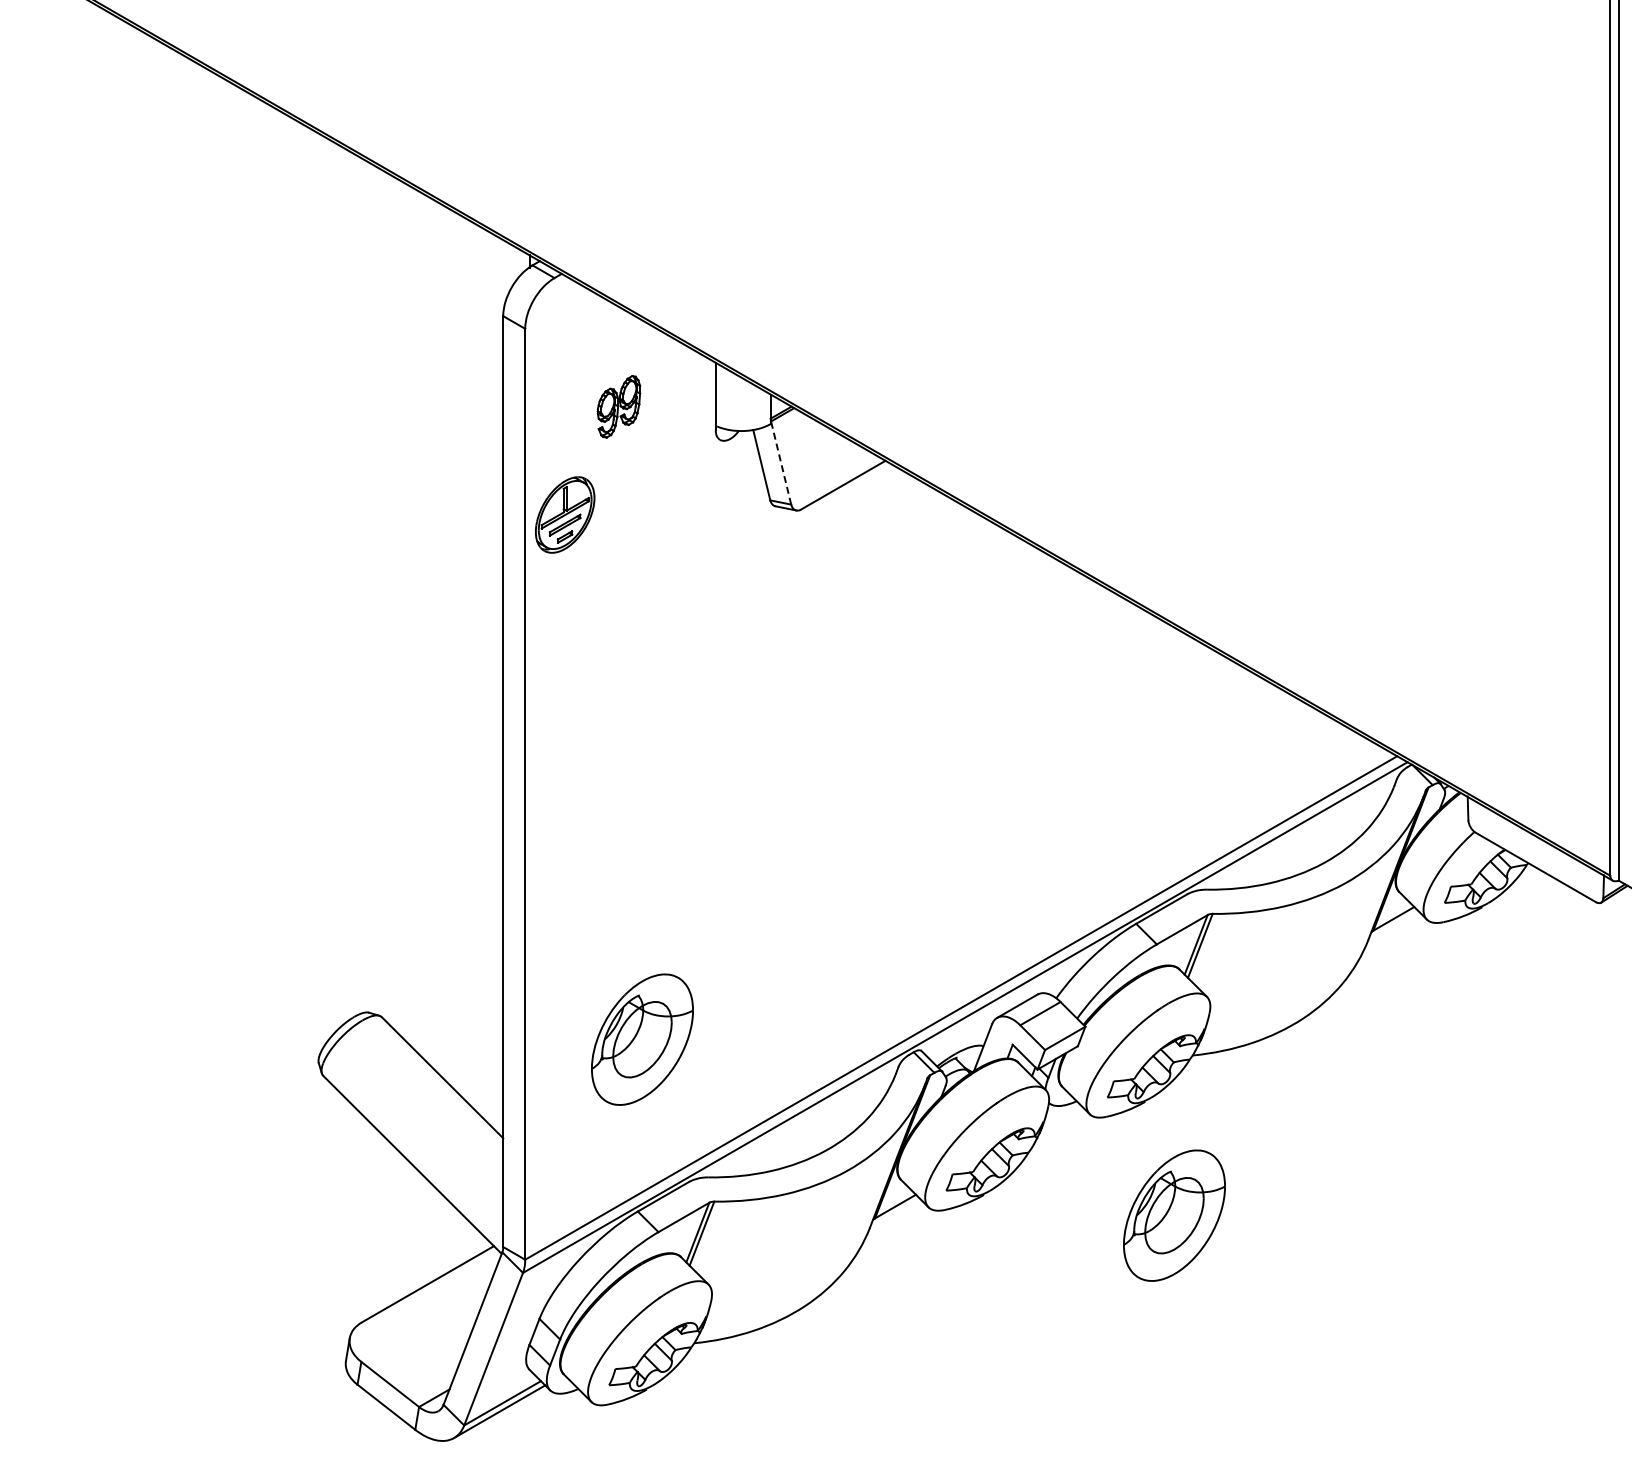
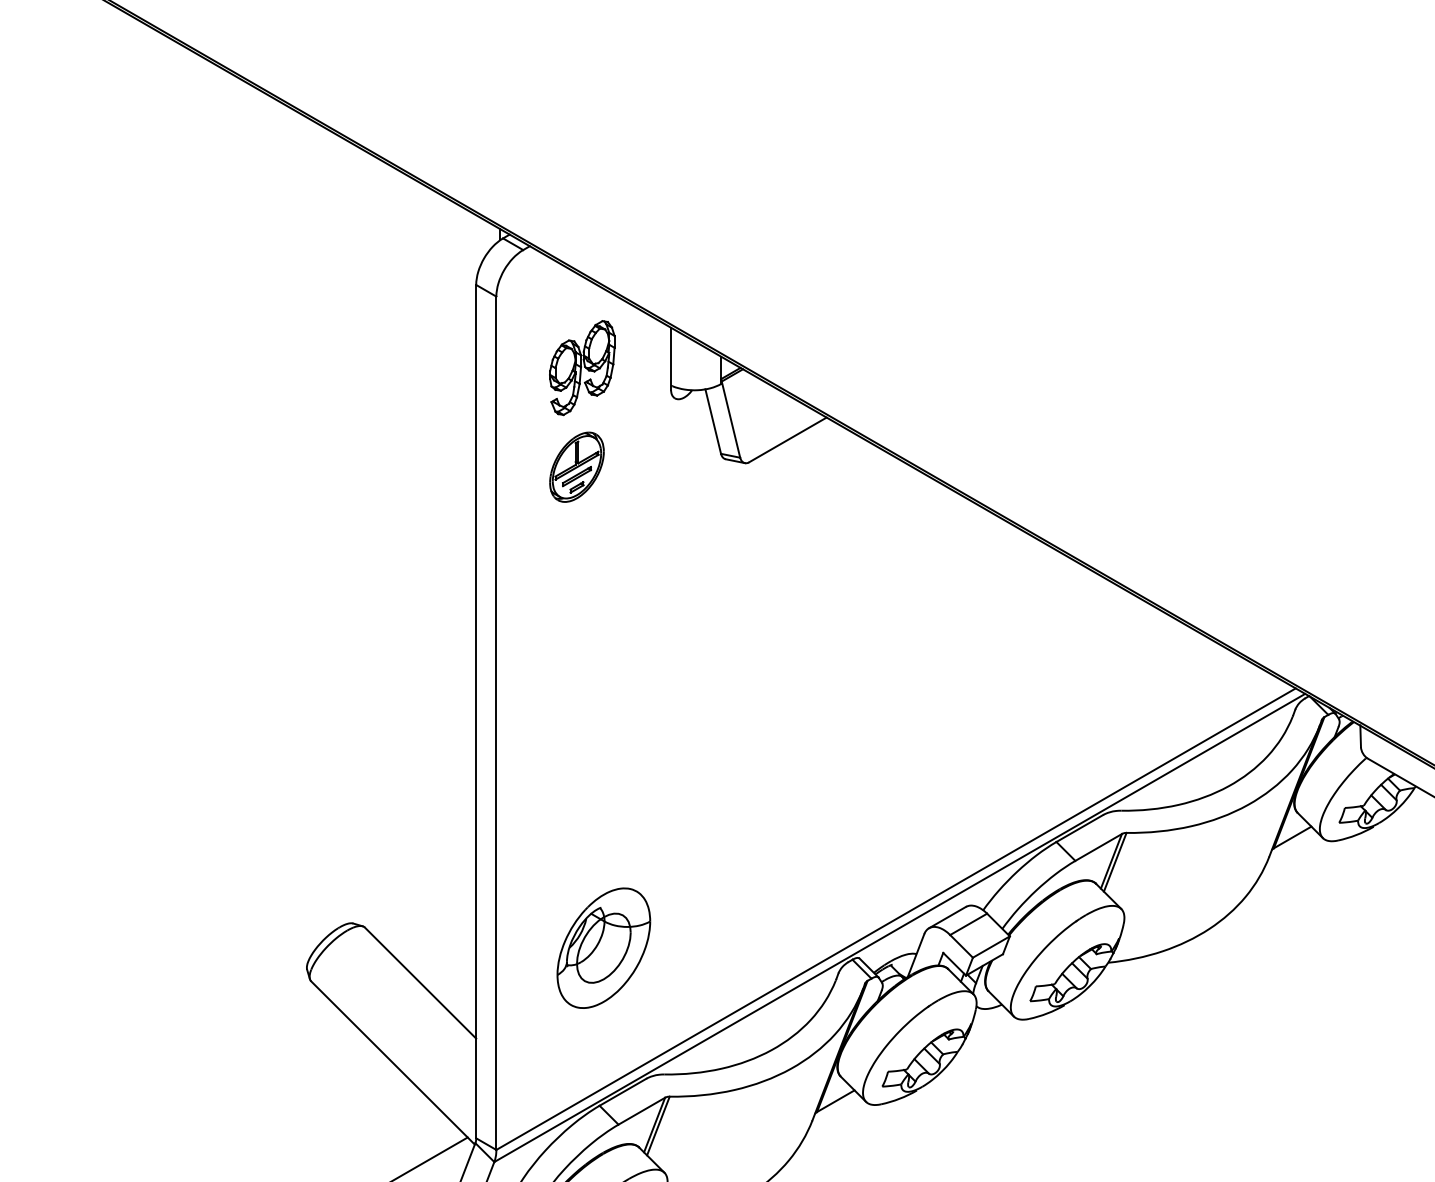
part: (618, 406) -> (581, 367), size x1.67
line: (781, 463) -> (731, 420), dashed -> solid
part: (565, 514) -> (577, 466), moved
part: (1174, 1215) -> (1091, 1109), removed

